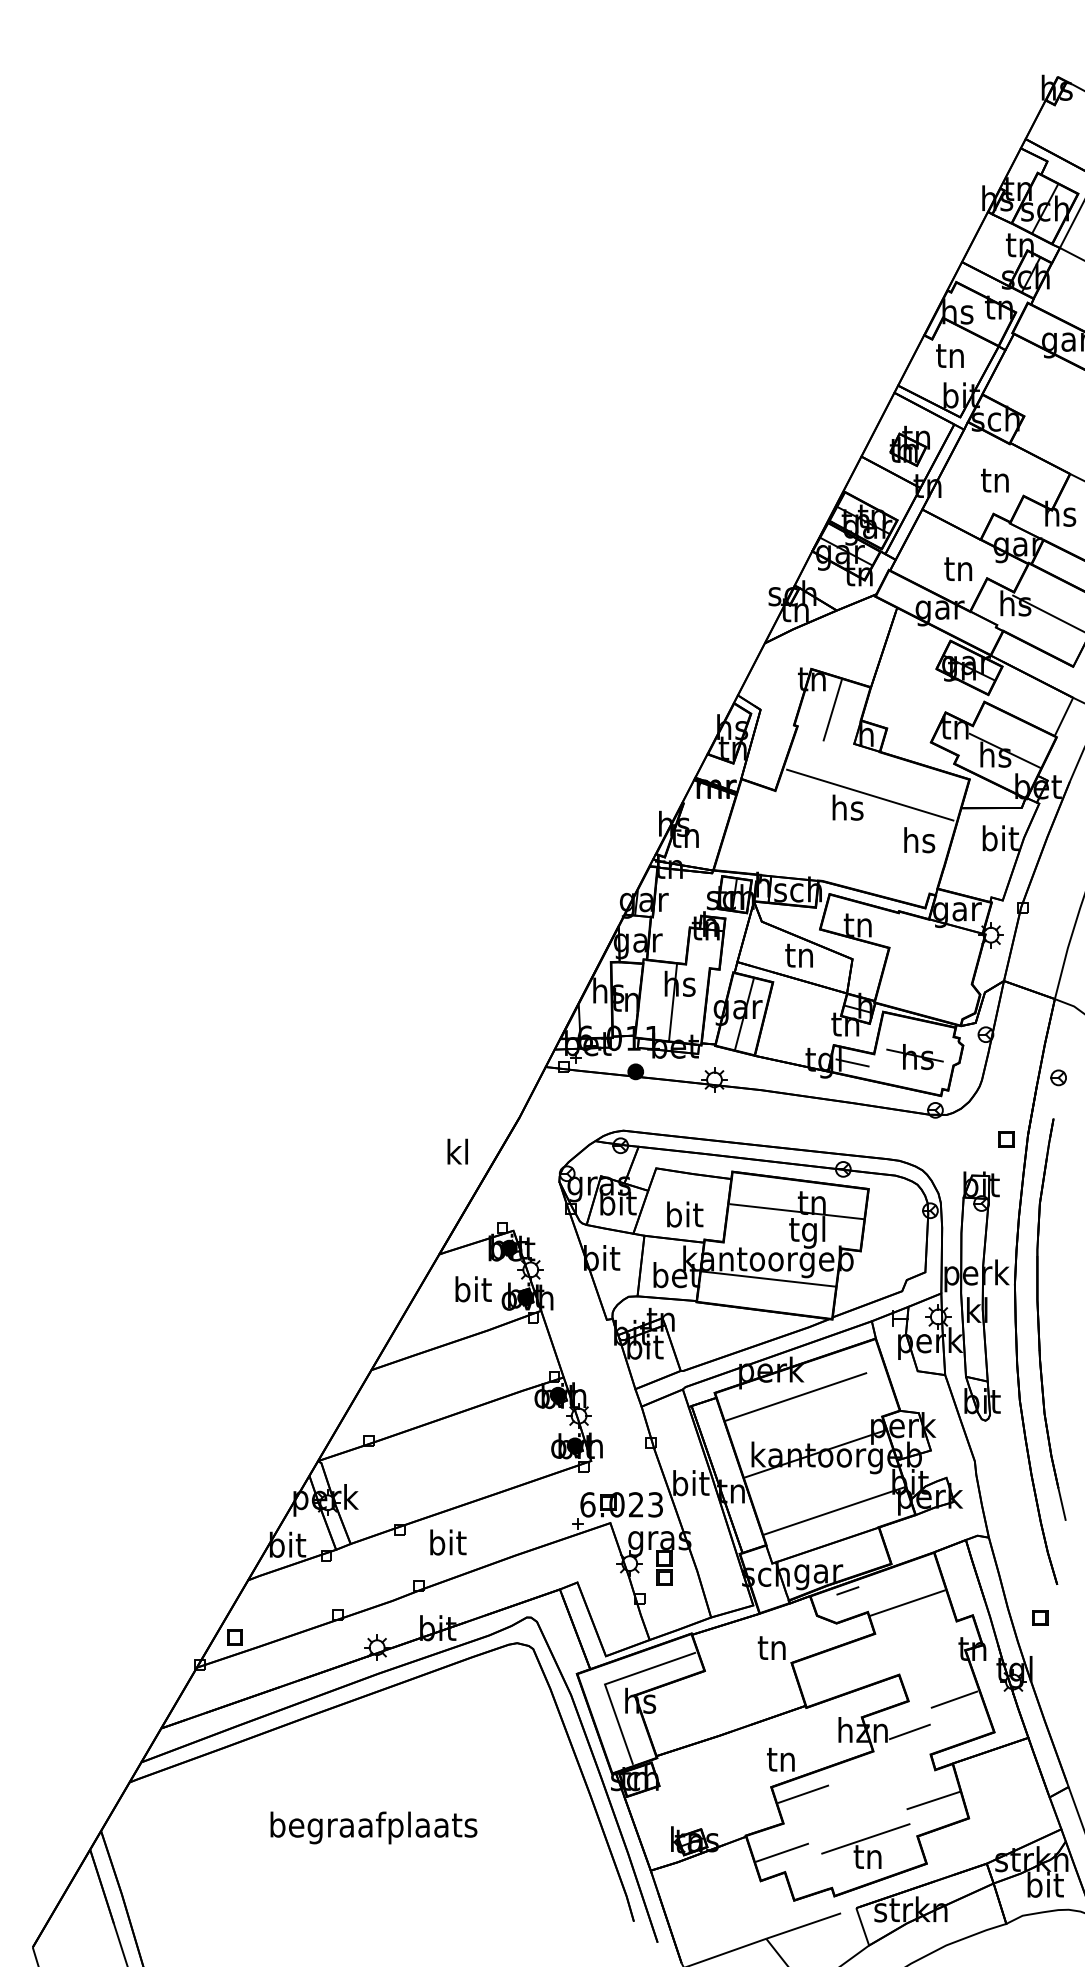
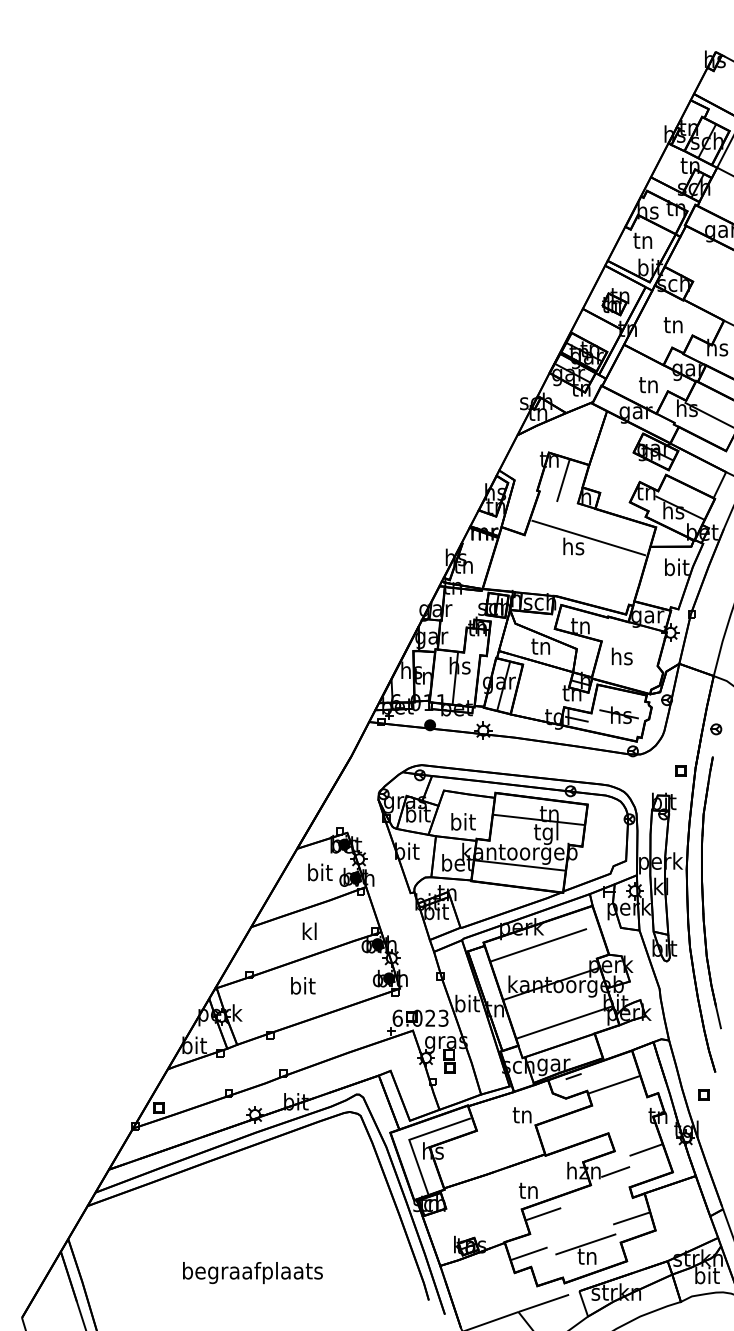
text: (918, 840) -> (621, 656), moved
text: (457, 1150) -> (309, 930), moved
text: (448, 1542) -> (303, 985), moved
text: (373, 1828) -> (252, 1273), moved

